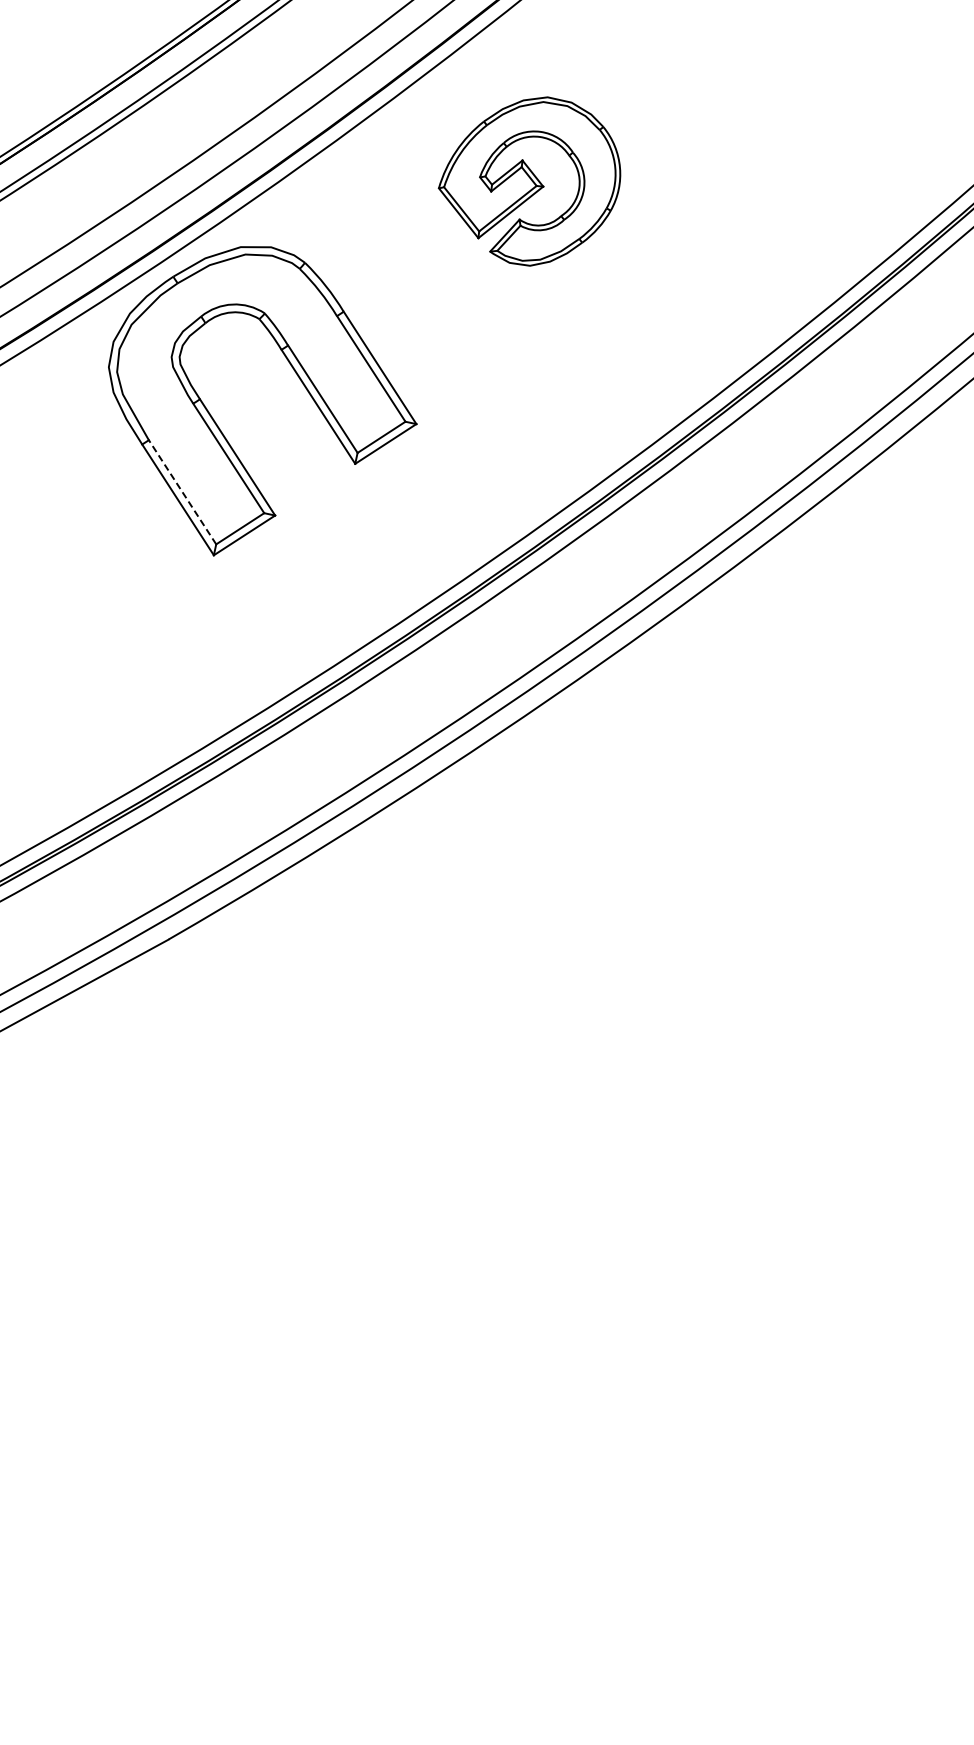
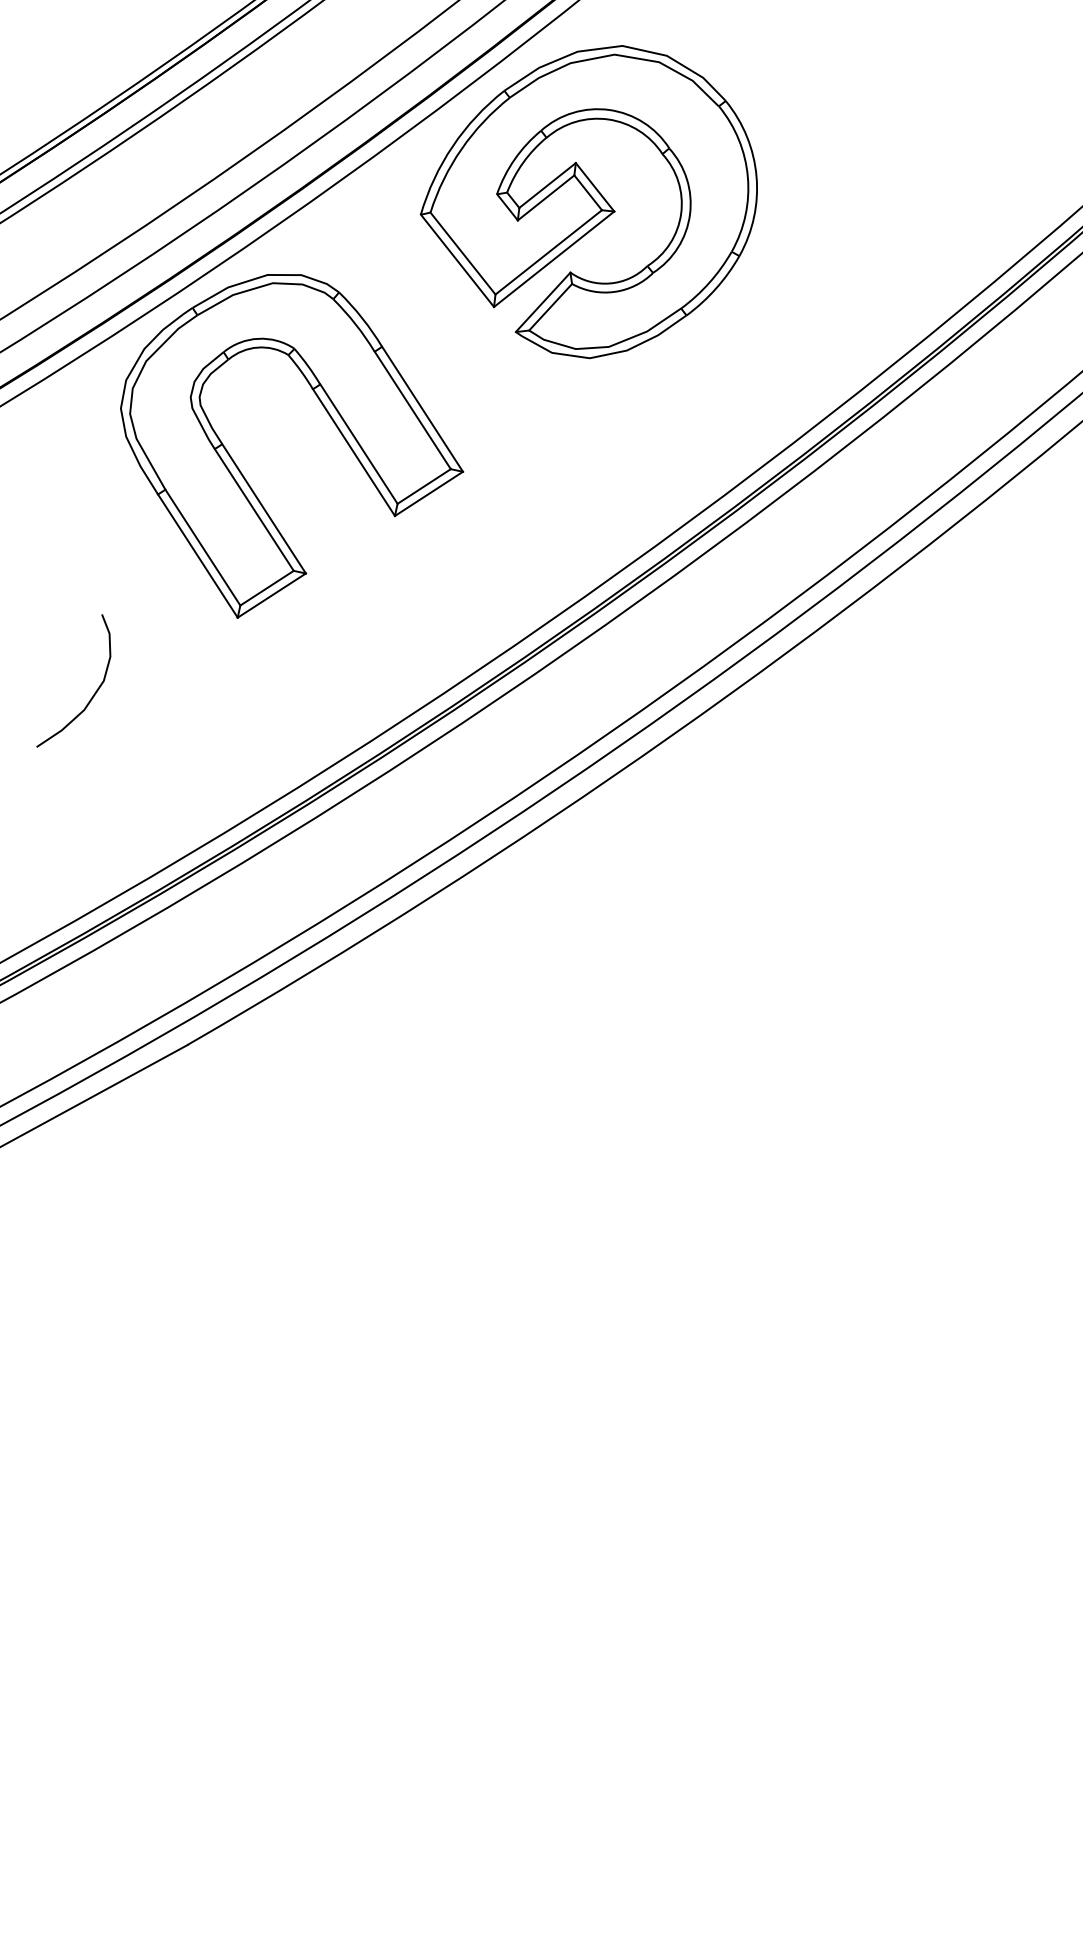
part: (529, 181) -> (588, 201), size x1.67
line: (182, 491) -> (202, 546), dashed -> solid
curve: (84, 623) -> (93, 693), added

